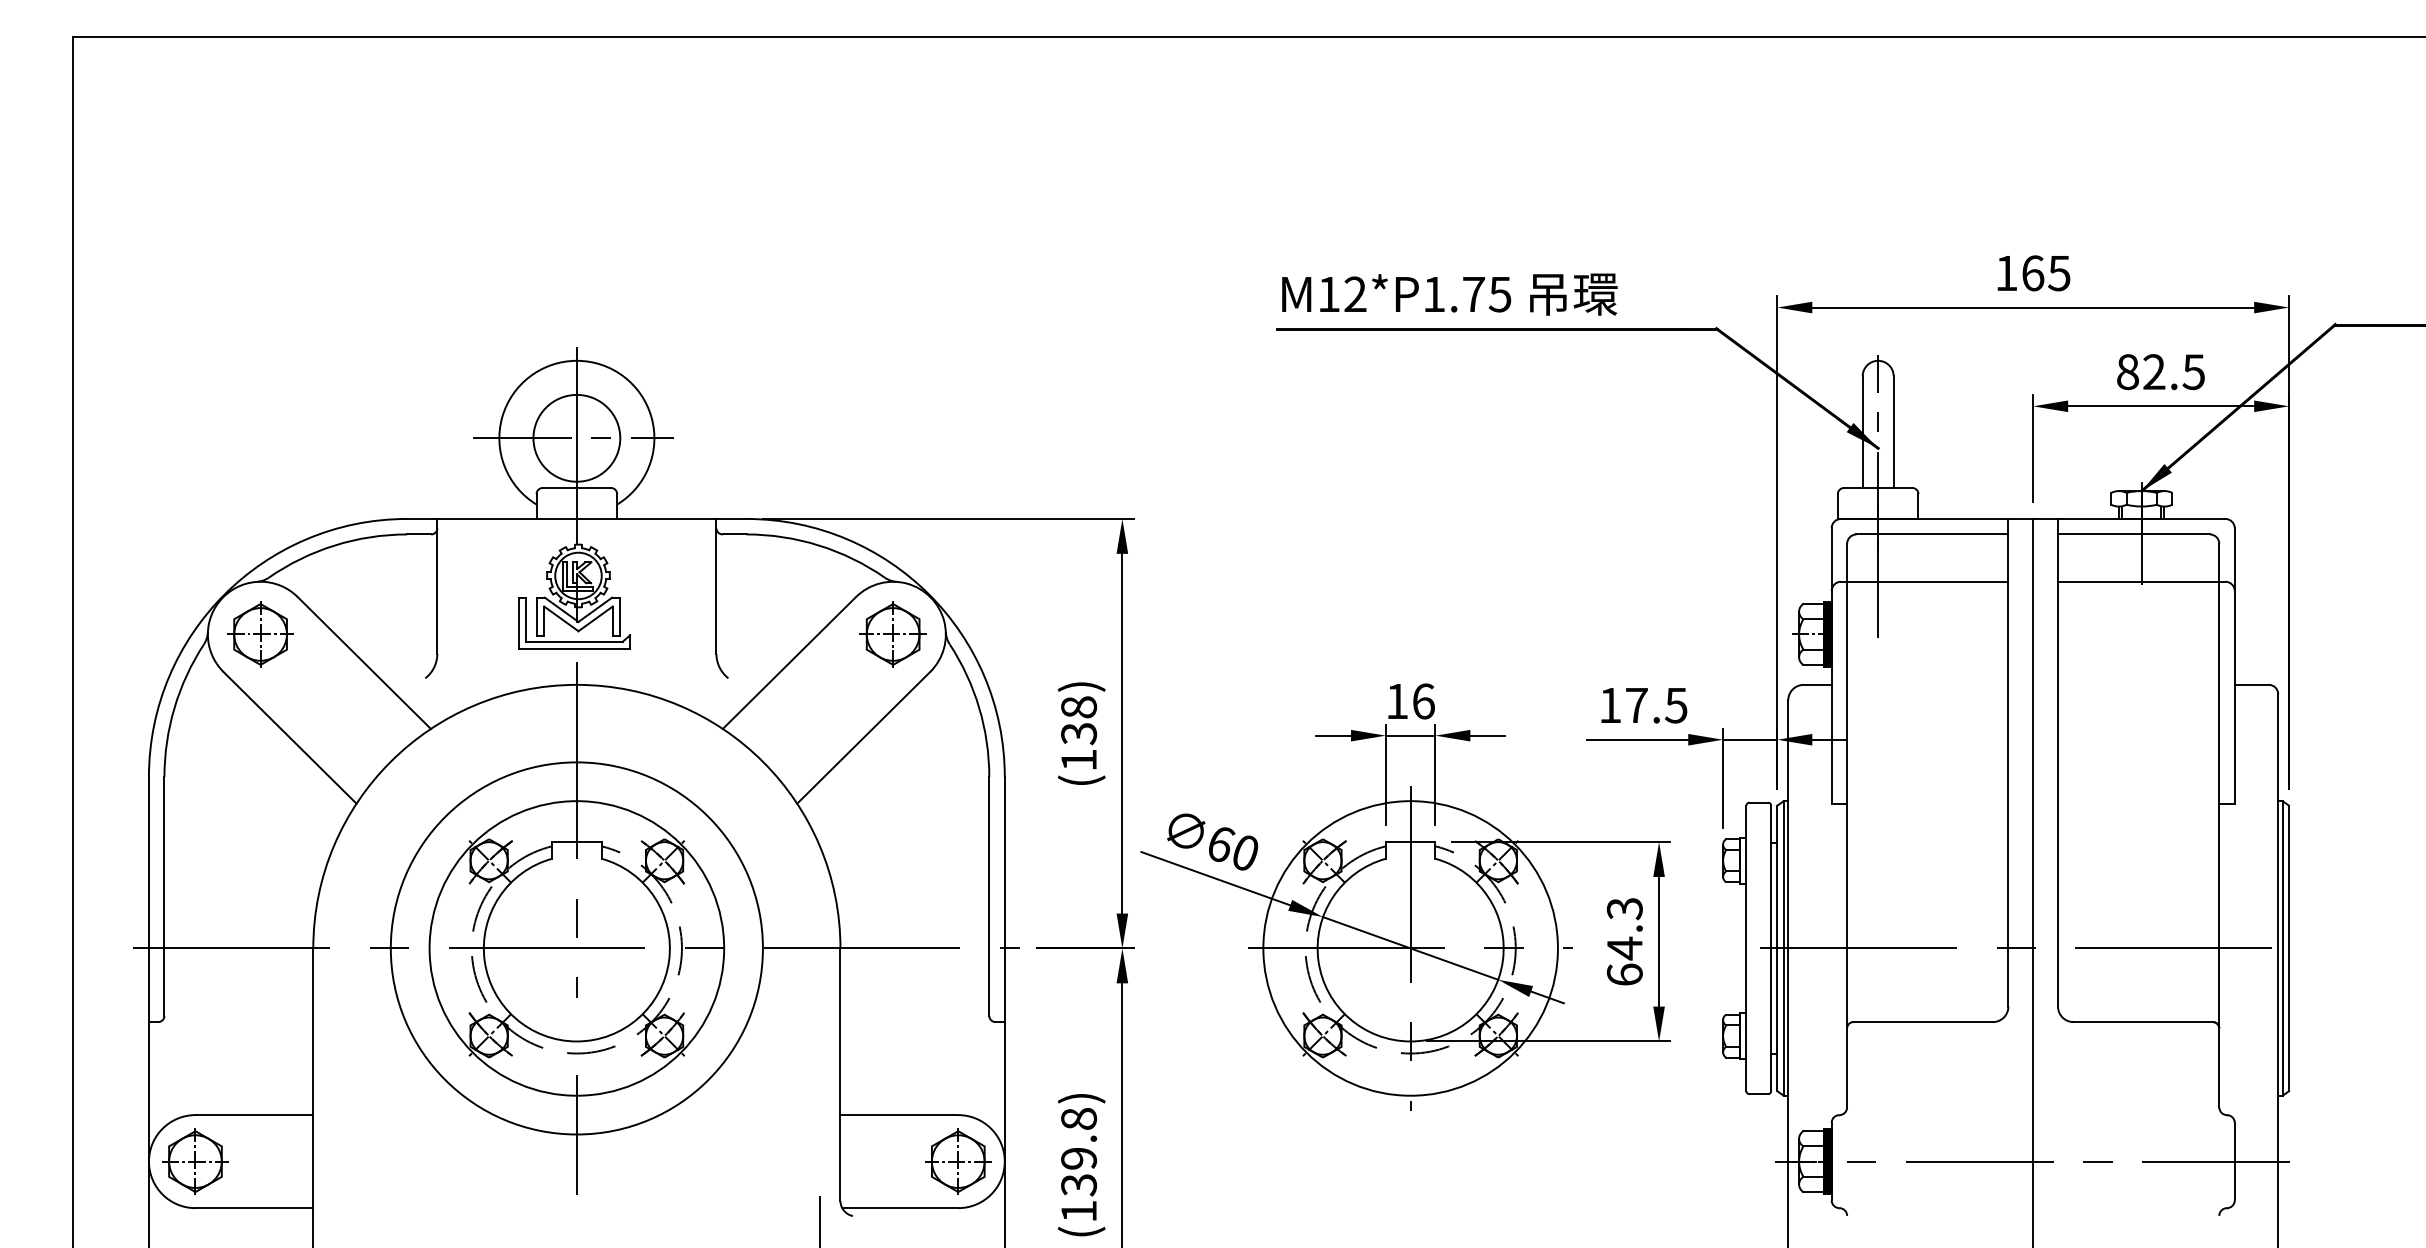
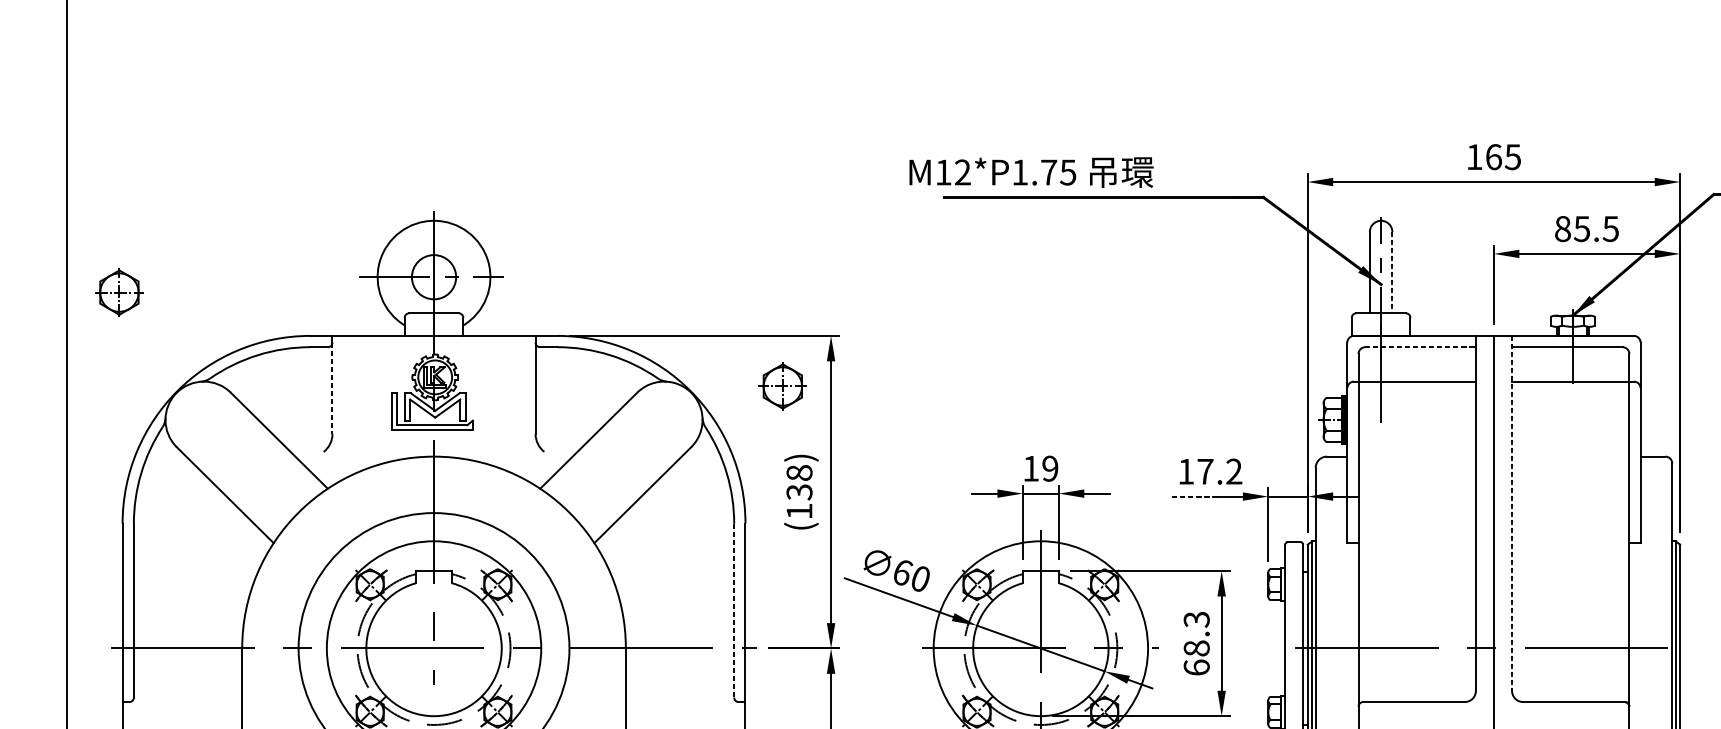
text: (1449, 294) -> (1031, 172), moved
text: (2153, 372) -> (1581, 229), 82.5 -> 85.5
line: (1893, 432) -> (1392, 272), solid -> dashed
circle: (576, 437) -> (433, 276), size x0.7
line: (1932, 534) -> (1420, 347), solid -> dashed
line: (437, 591) -> (332, 388), solid -> dashed
part: (260, 634) -> (119, 292), moved
part: (892, 634) -> (782, 386), moved
text: (1423, 701) -> (1050, 468), 16 -> 19
text: (1676, 705) -> (1234, 471), 17.5 -> 17.2
line: (1619, 739) -> (1192, 496), solid -> dashed
line: (2058, 762) -> (1512, 513), solid -> dashed
line: (989, 897) -> (734, 611), solid -> dashed
text: (1624, 948) -> (1196, 648), 64.3 -> 68.3

